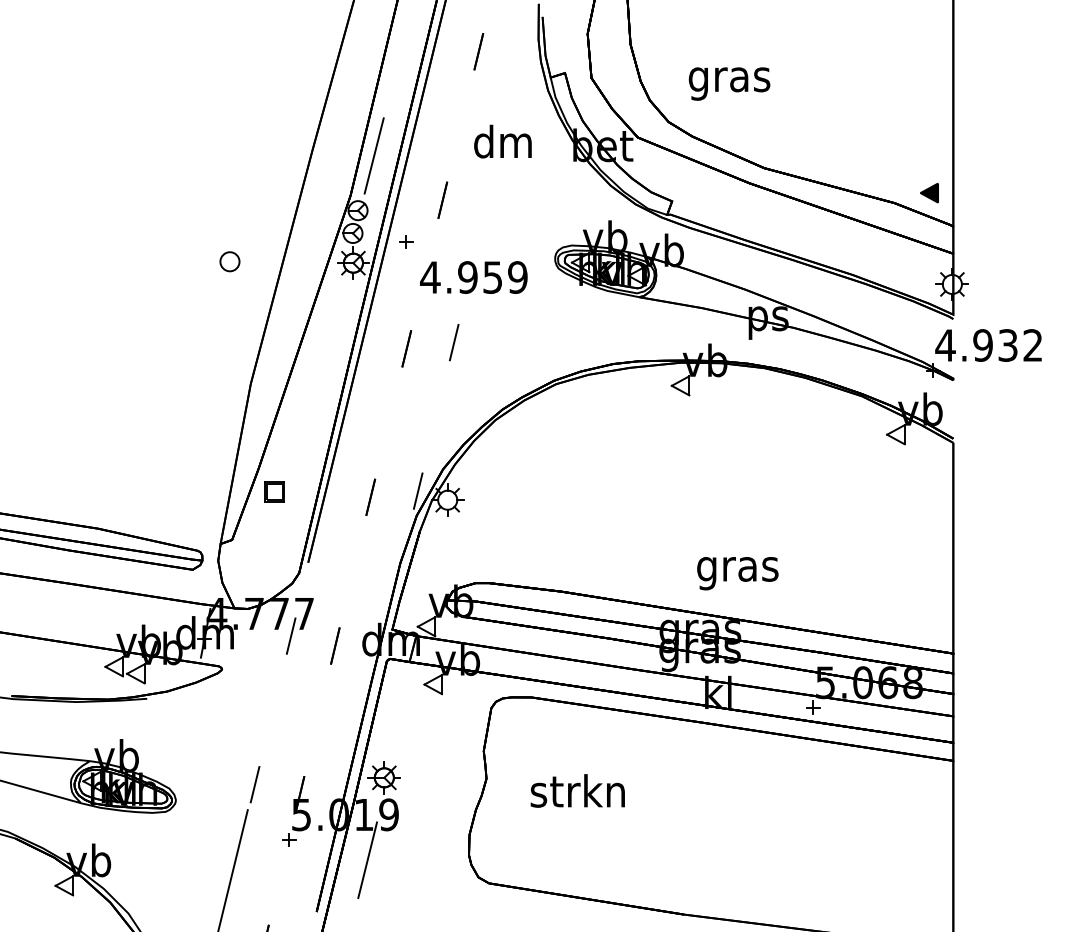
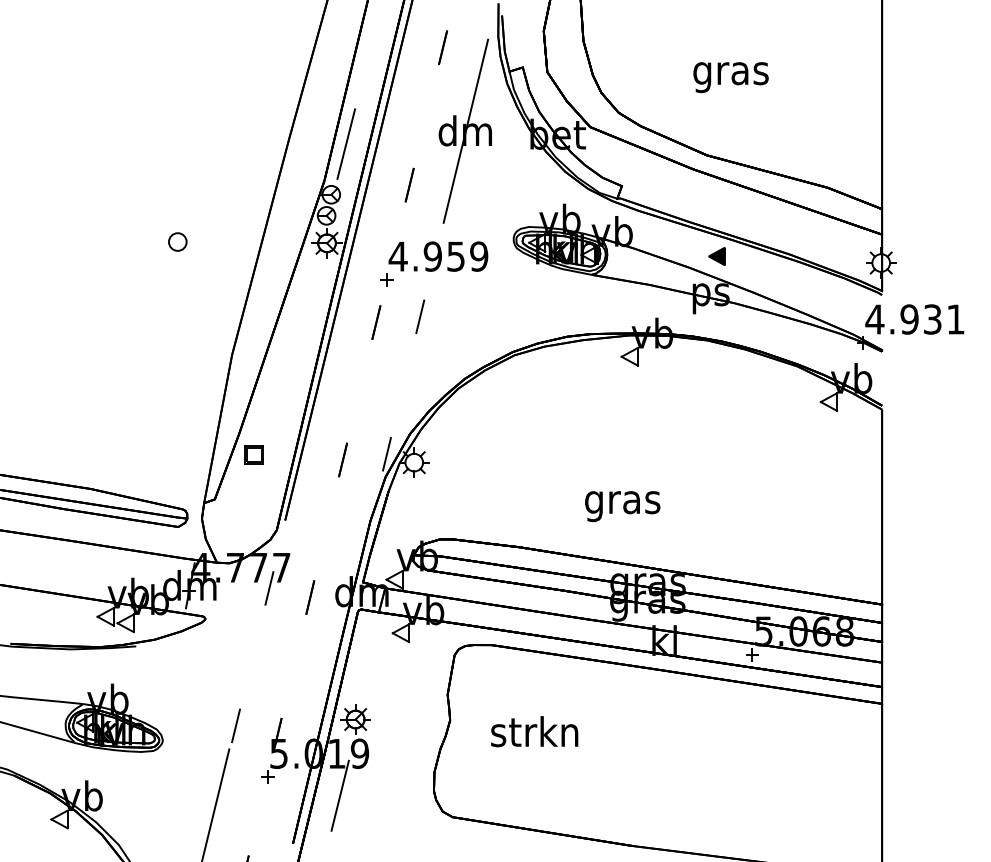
text: (728, 83) -> (730, 77), moved
line: (503, 141) -> (465, 130), added
part: (928, 193) -> (716, 256), moved
part: (405, 241) -> (386, 279), moved
part: (229, 261) -> (177, 241), moved
text: (1032, 345) -> (955, 319), 4.932 -> 4.931
text: (737, 573) -> (622, 506), moved

